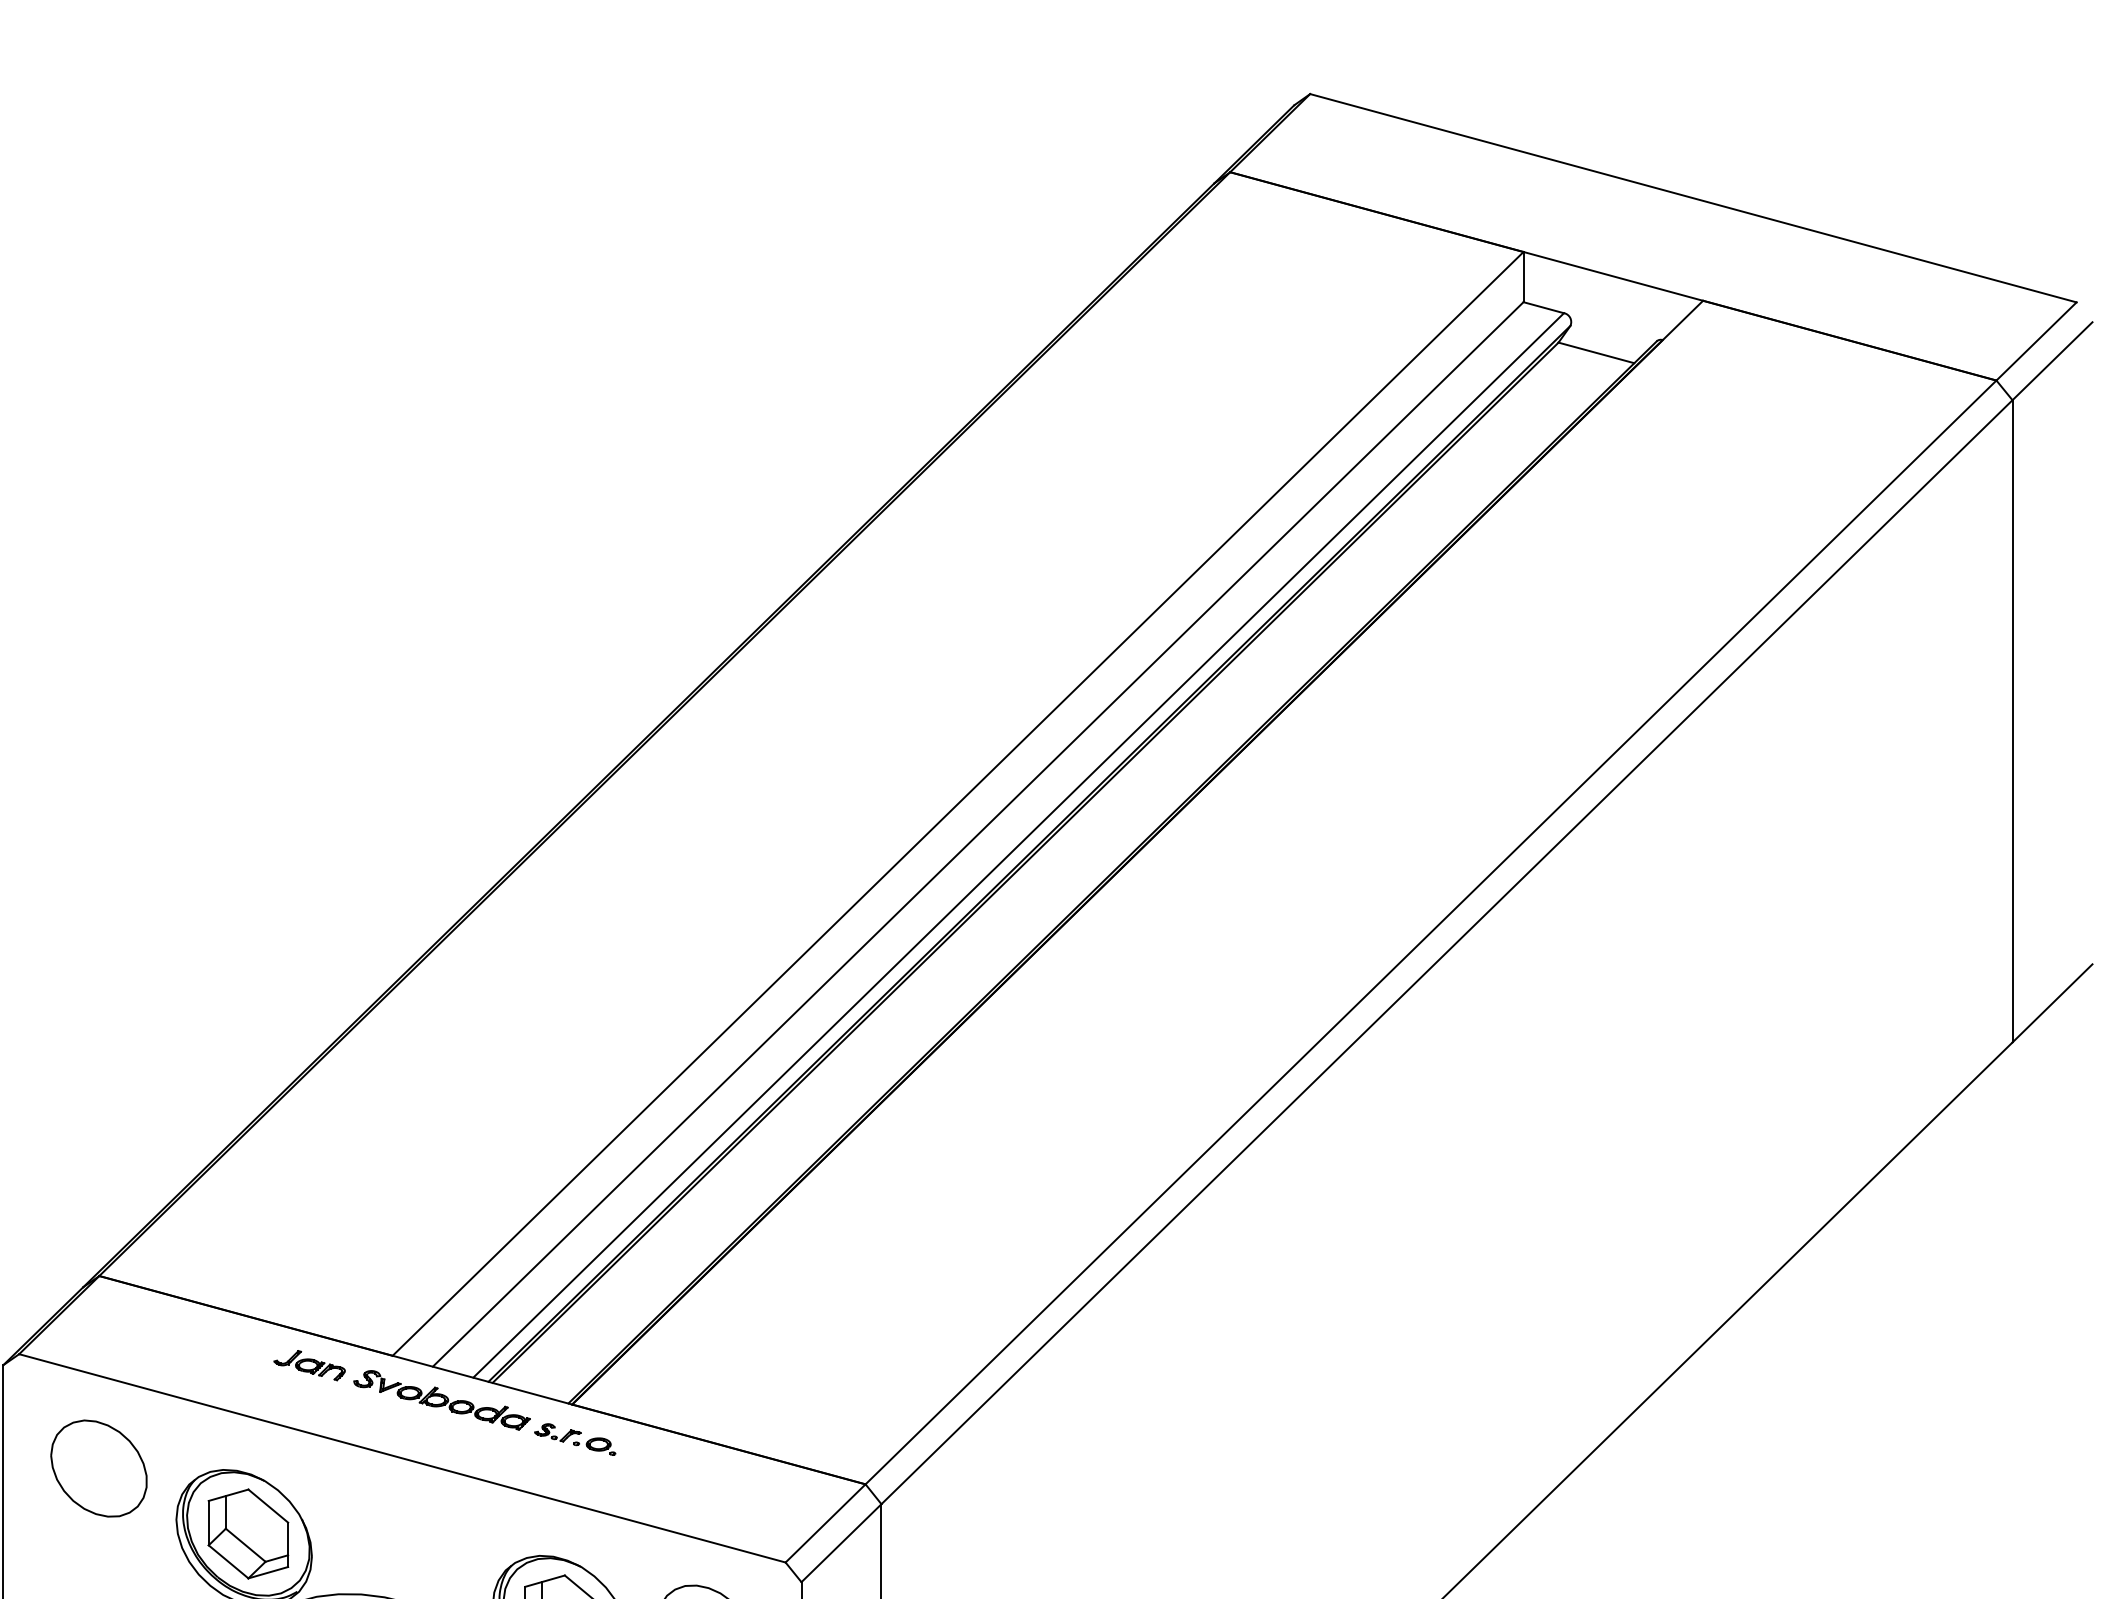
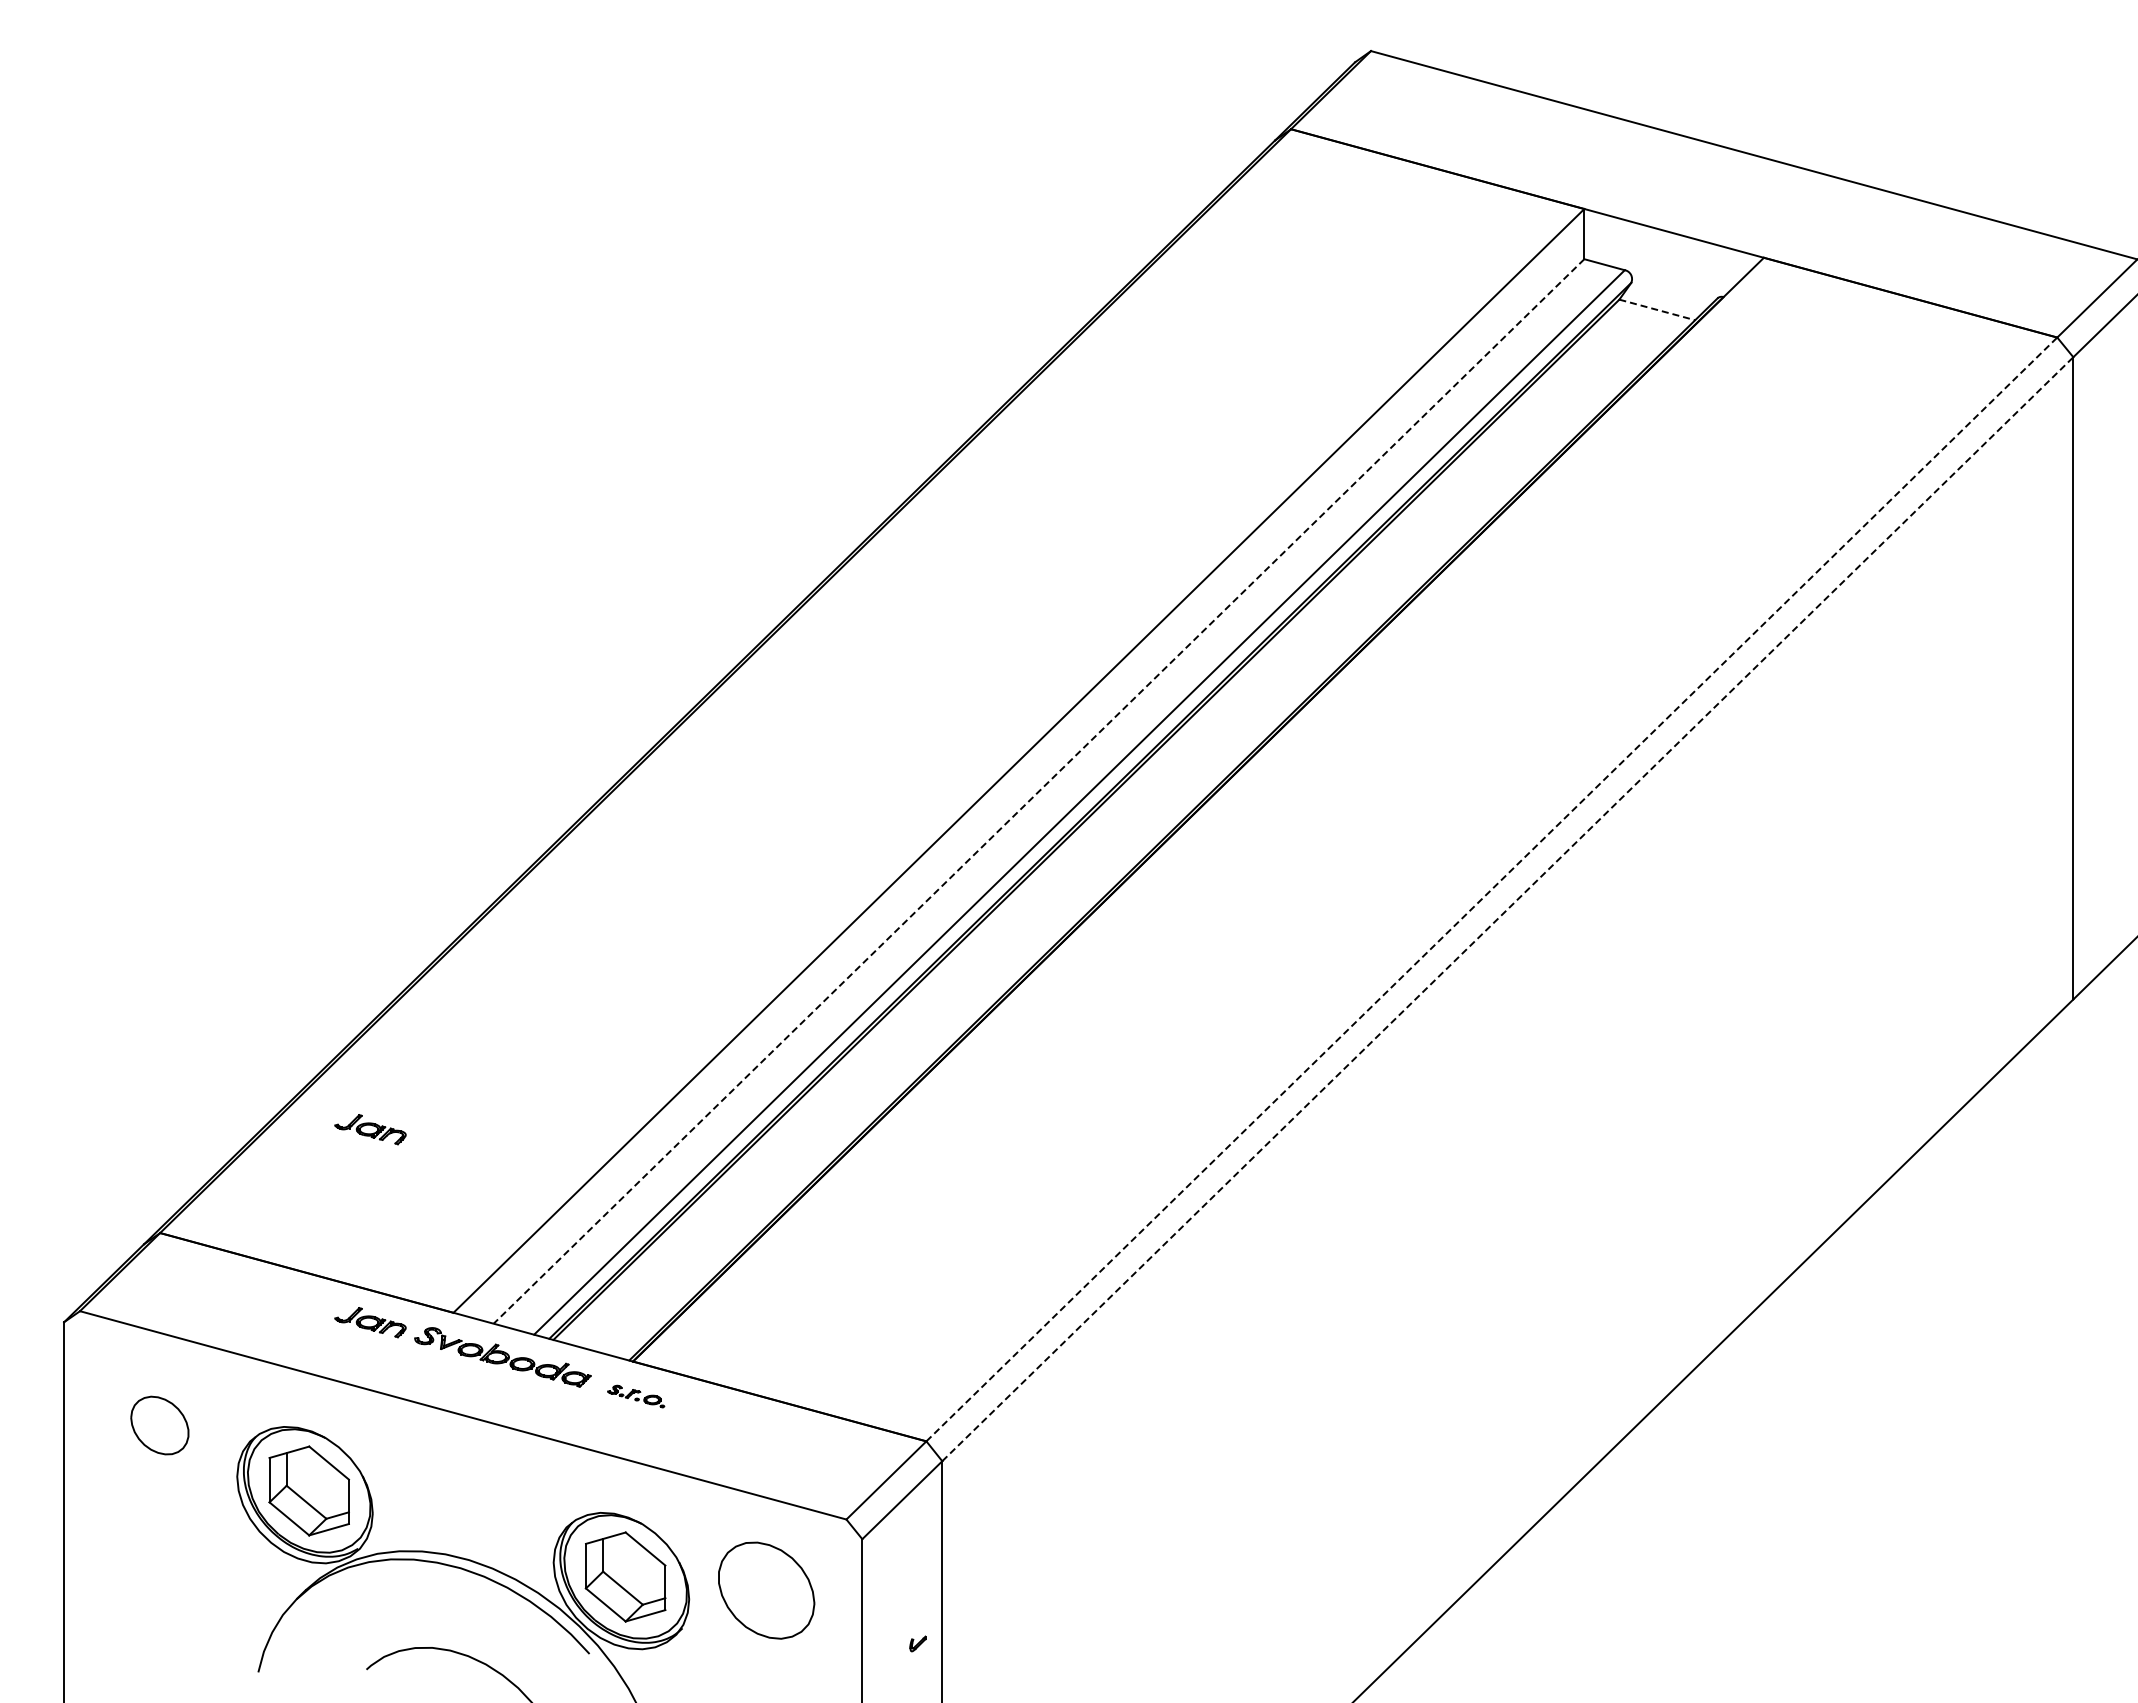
line: (1596, 353) -> (1657, 310), solid -> dashed
line: (978, 834) -> (1039, 791), solid -> dashed
line: (1431, 932) -> (1492, 889), solid -> dashed
line: (1447, 951) -> (1508, 908), solid -> dashed
part: (309, 1172) -> (370, 1129), added
part: (575, 1439) -> (636, 1396), size x0.7
part: (98, 1468) -> (159, 1425), size x0.6

